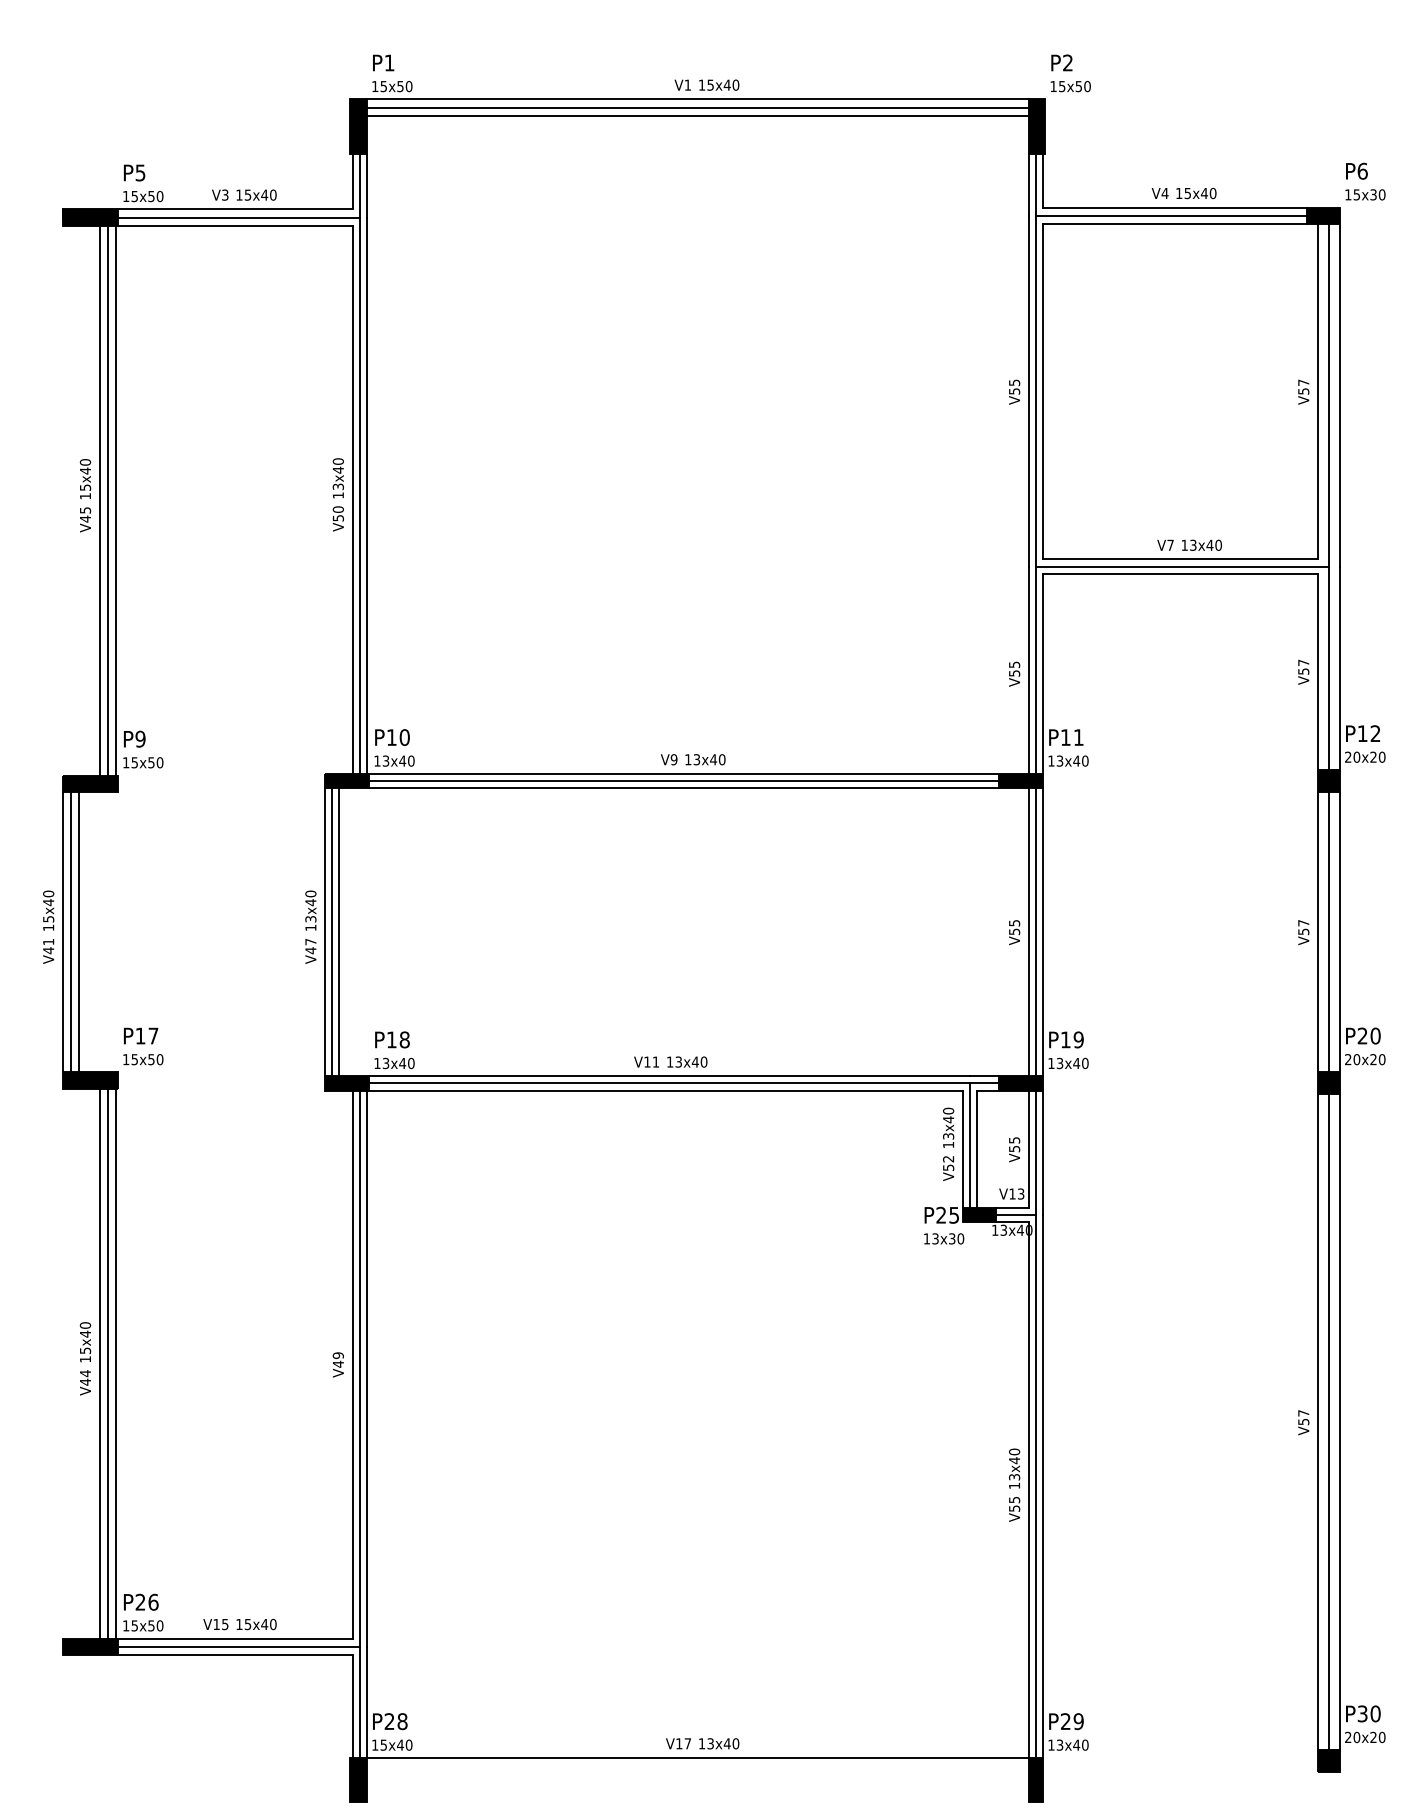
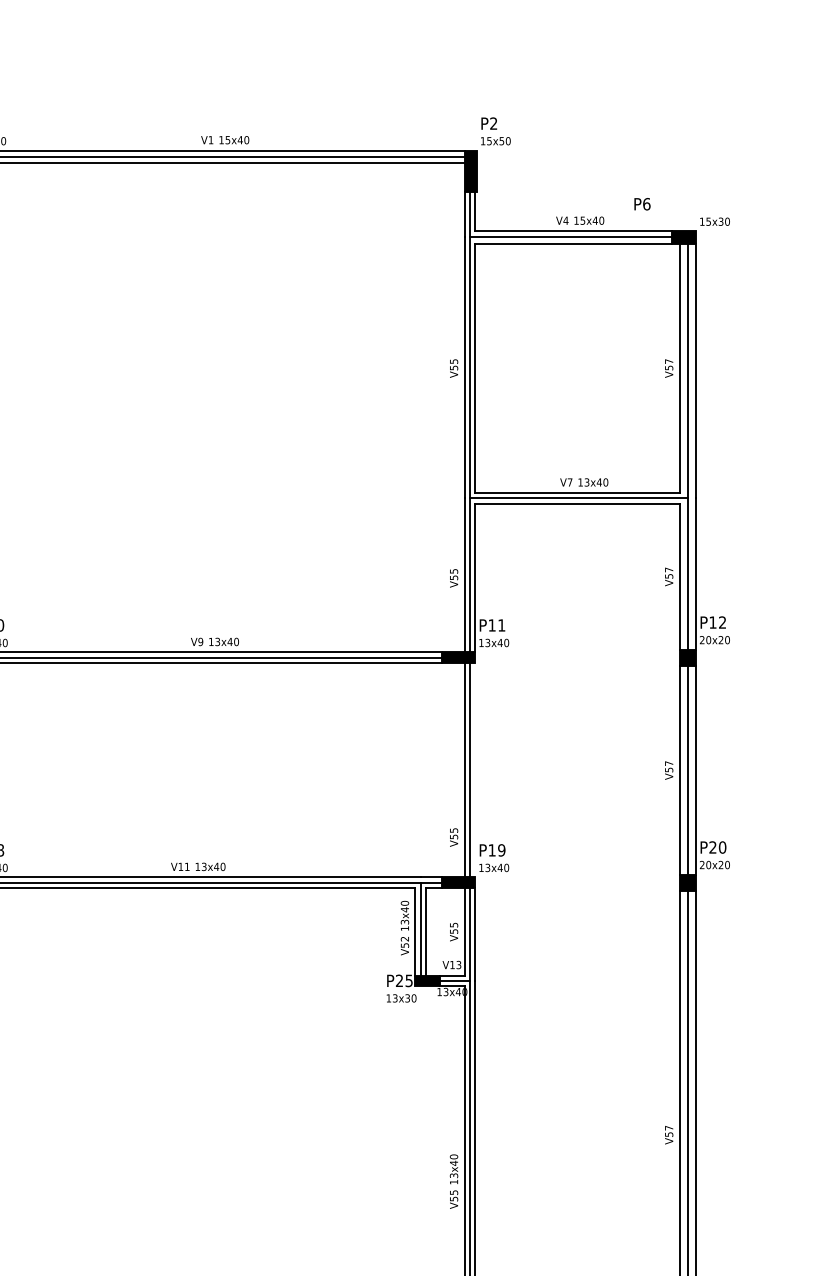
text: (1356, 170) -> (642, 203), moved
text: (1014, 932) -> (453, 837), moved
line: (1043, 932) -> (475, 770), removed

